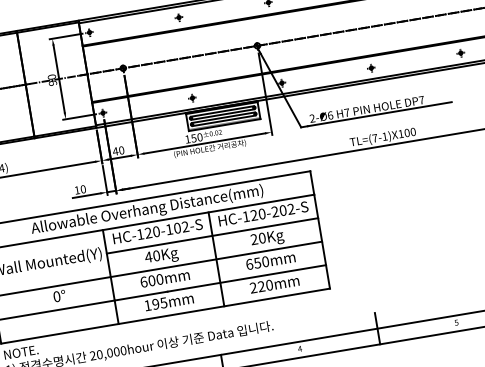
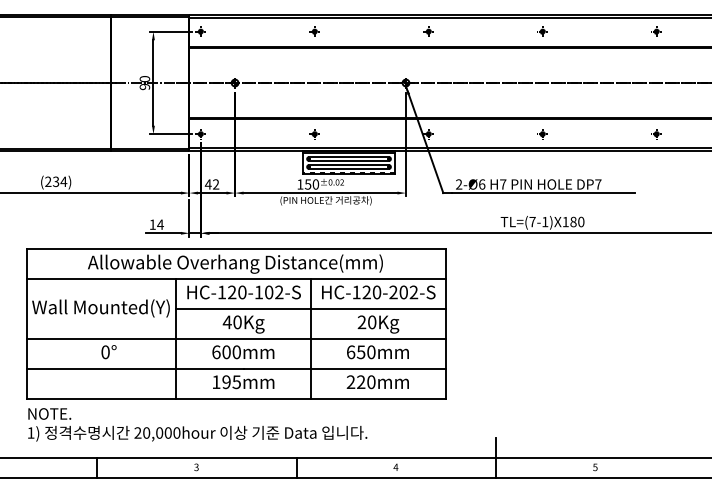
text: (407, 132) -> (573, 221), TL=(7-1)X100 -> TL=(7-1)X180
text: (121, 150) -> (216, 184), 40 -> 42
text: (83, 189) -> (160, 224), 10 -> 14

